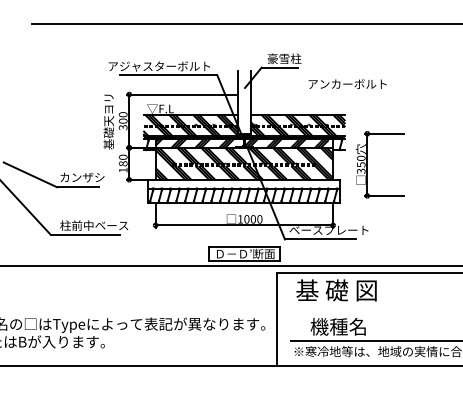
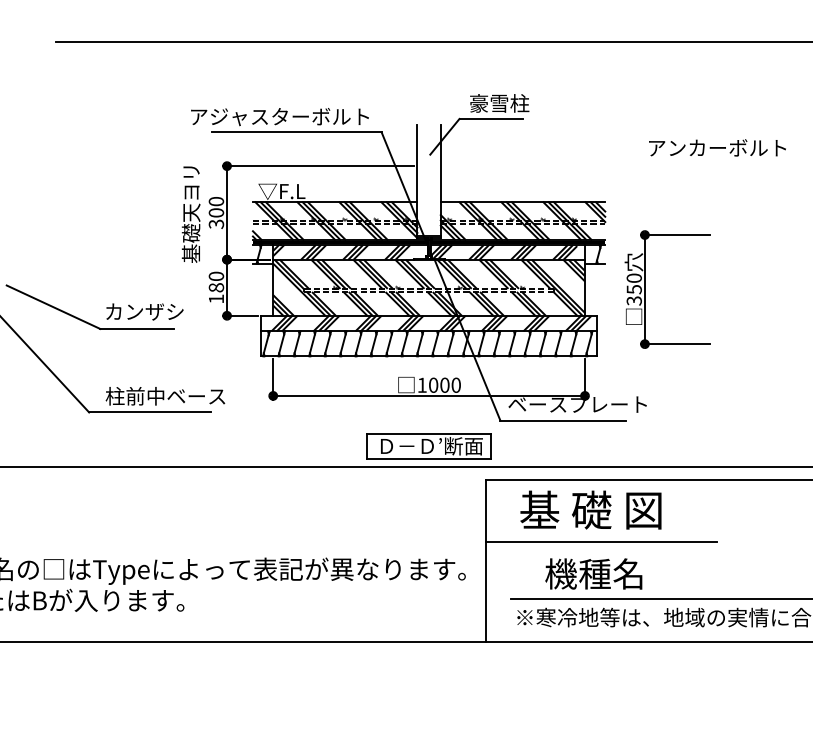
text: (347, 83) -> (717, 146), moved
hatch: (245, 183) -> (431, 322), added
line: (342, 308) -> (601, 541), added

